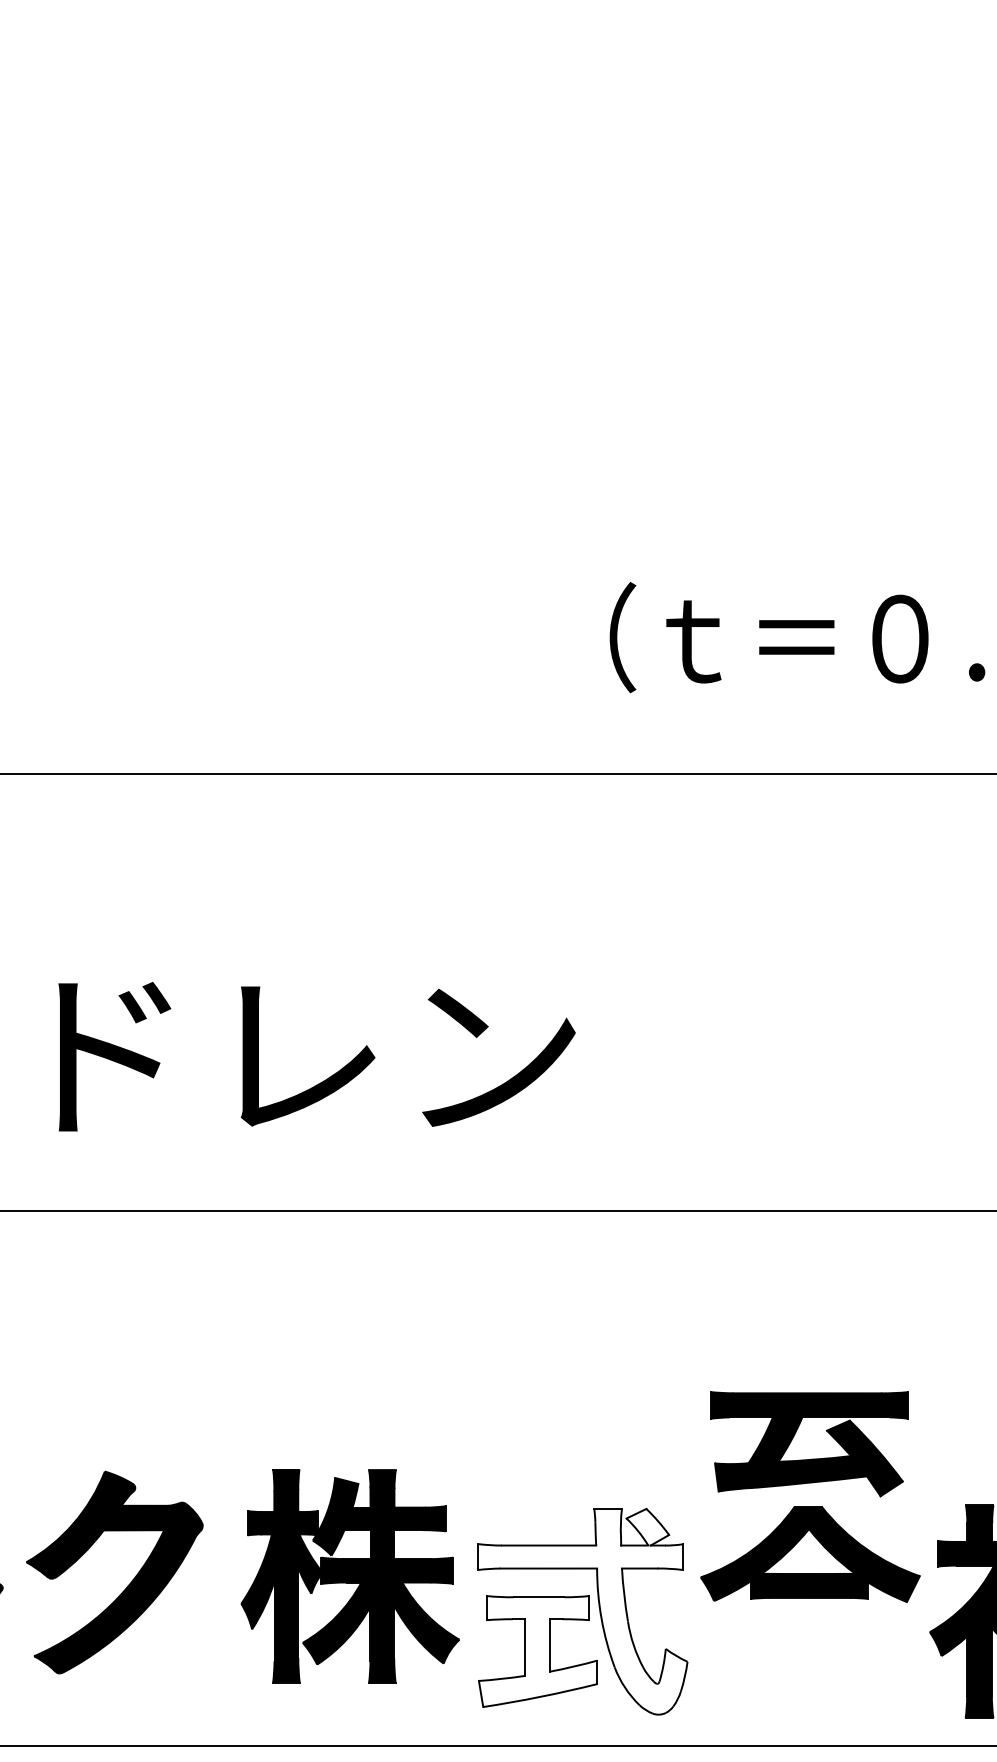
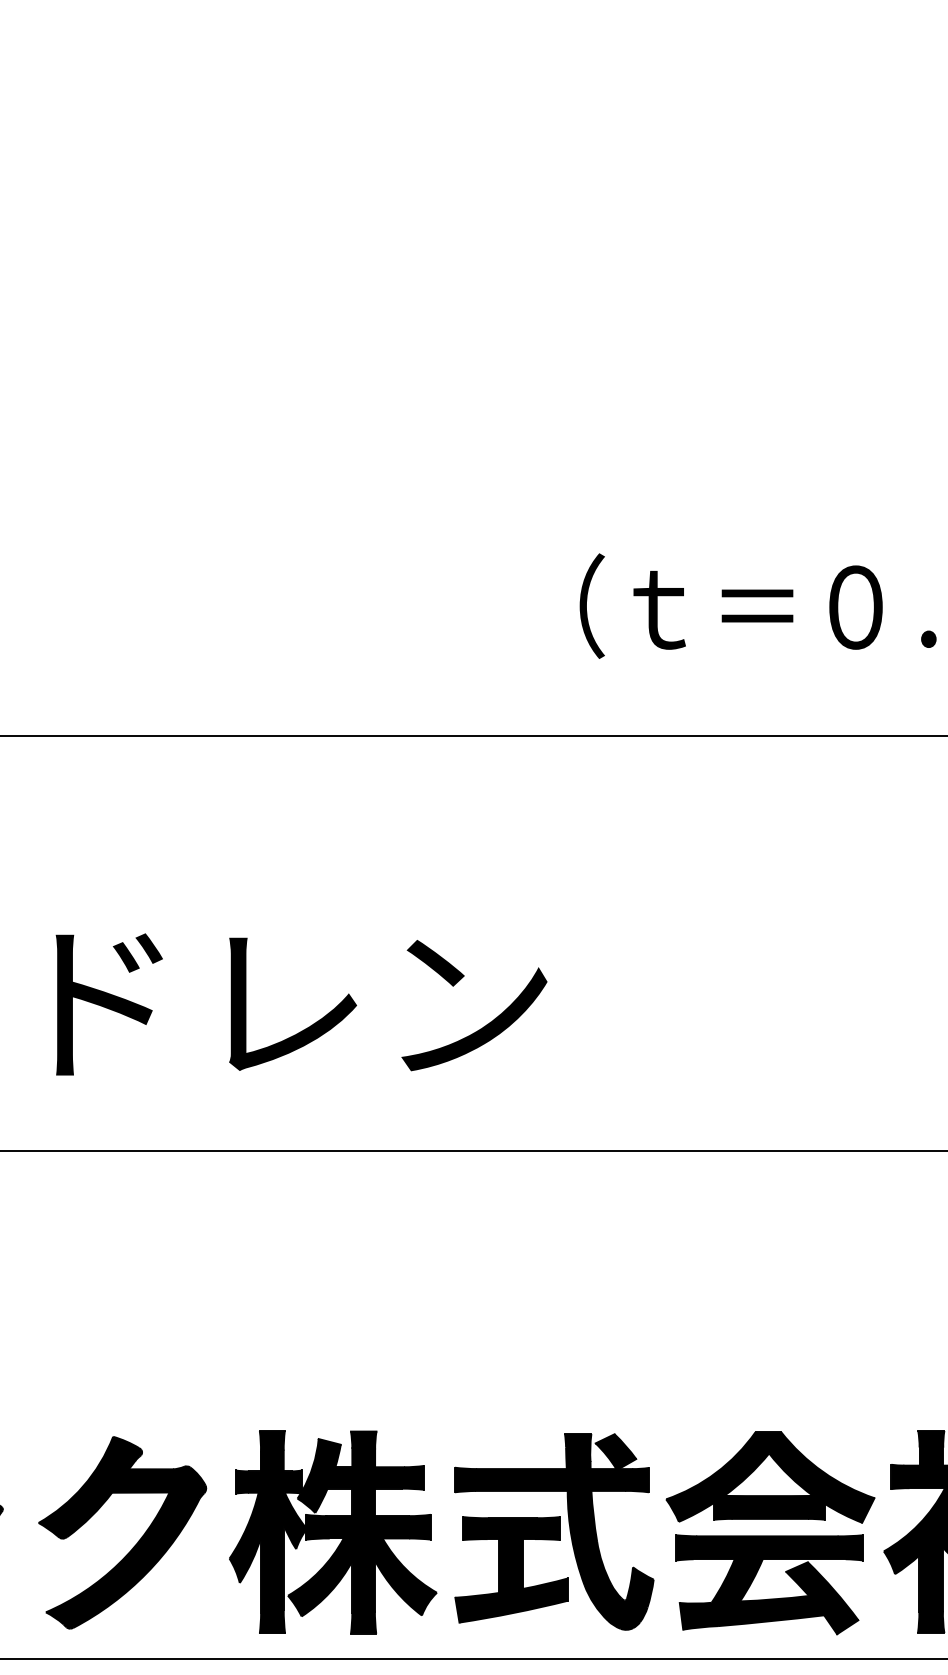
part: (811, 1458) -> (771, 1598), moved
part: (349, 1576) -> (332, 1532), moved
part: (127, 1585) -> (134, 1545), moved
fill: (582, 1611) -> (553, 1531), added
fill: (537, 1651) -> (511, 1569), added

